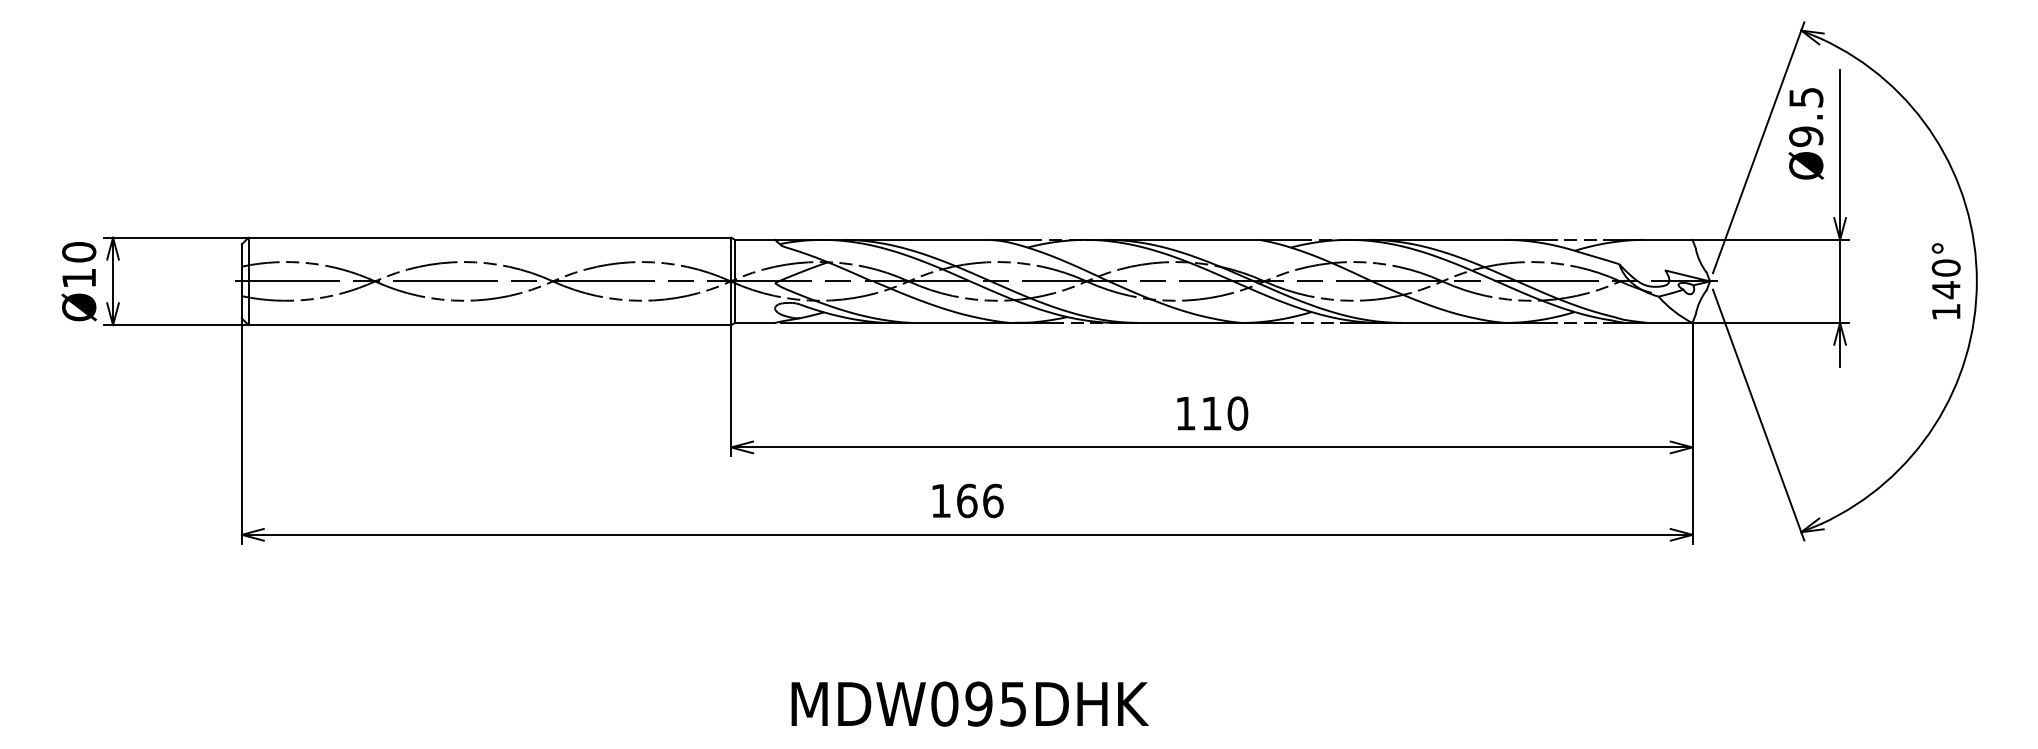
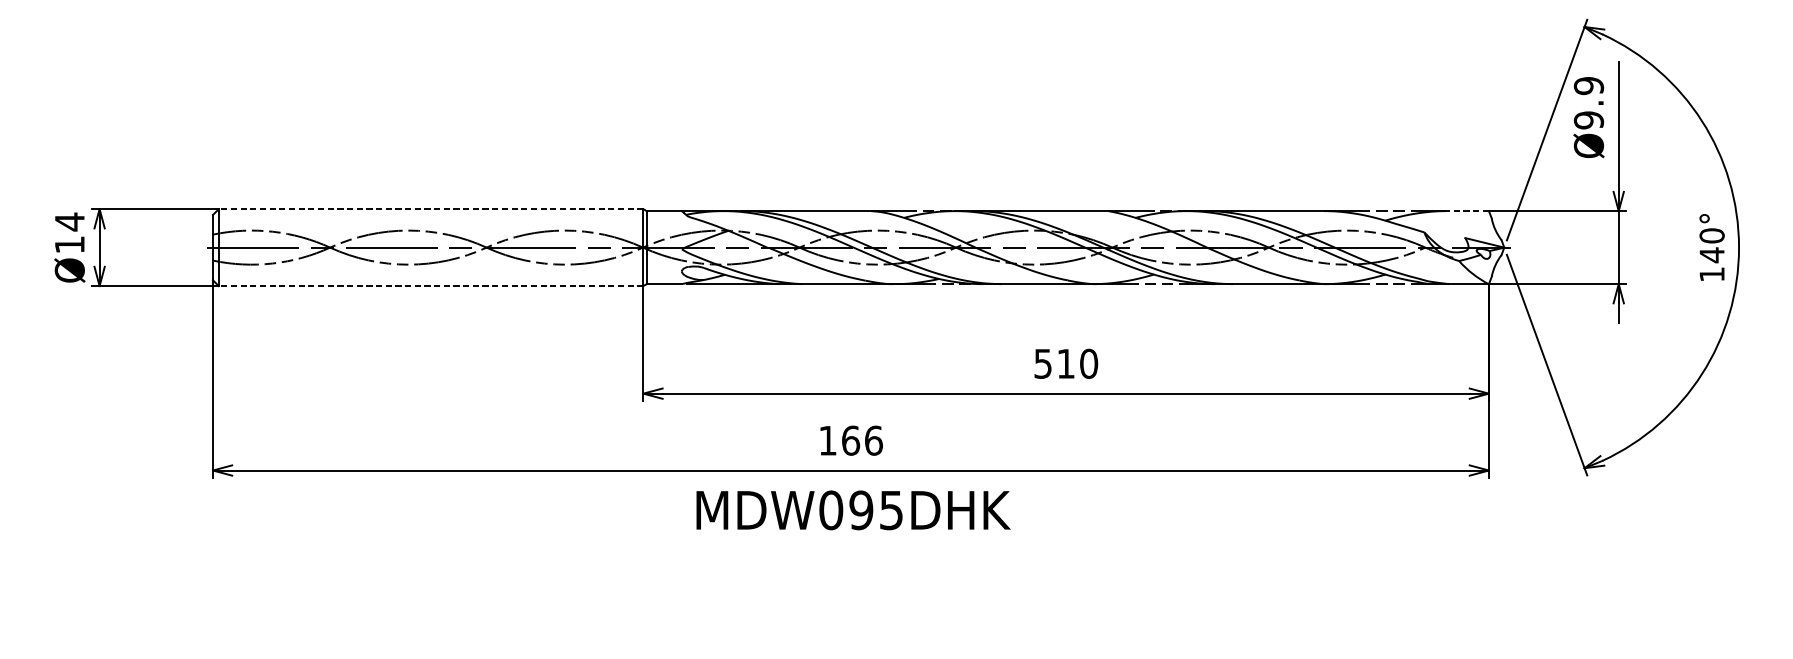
text: (1806, 97) -> (1589, 85), Ø9.5 -> Ø9.9
line: (489, 237) -> (430, 208), solid -> dashed
line: (1667, 239) -> (1466, 210), solid -> dashed
text: (79, 252) -> (70, 222), Ø10 -> Ø14
line: (489, 325) -> (430, 286), solid -> dashed
text: (1185, 413) -> (1042, 363), 110 -> 510
text: (969, 703) -> (852, 509), moved

